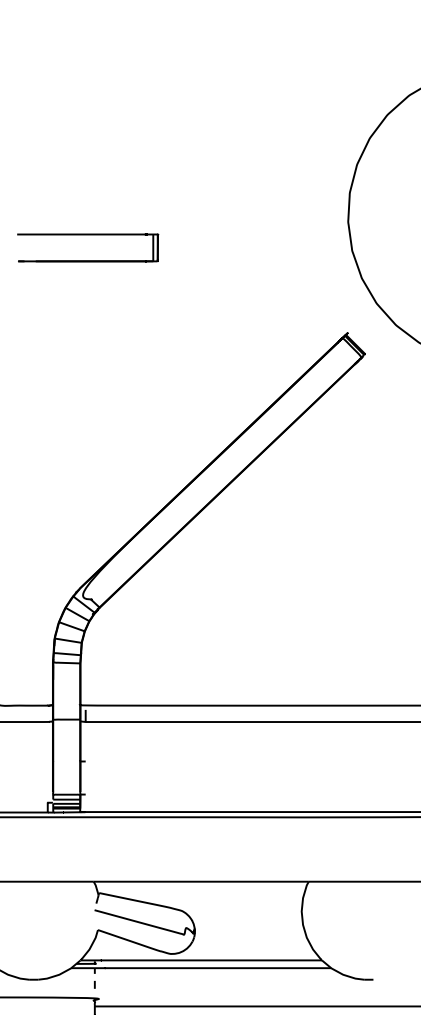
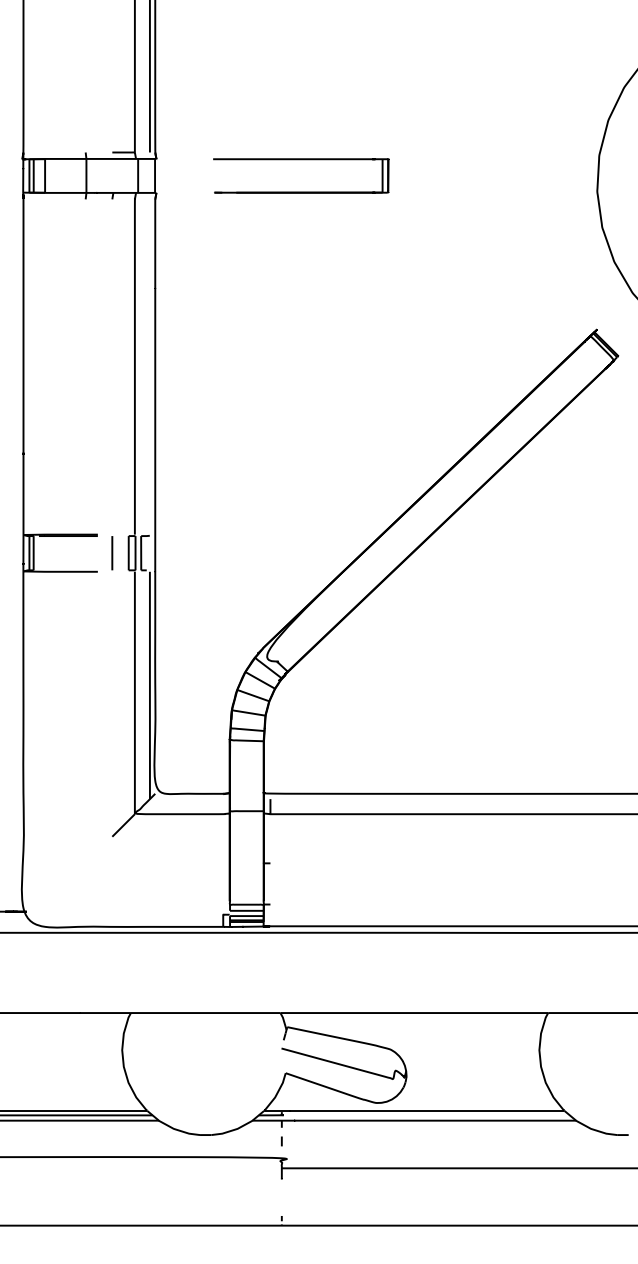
part: (88, 235) -> (301, 160), moved

